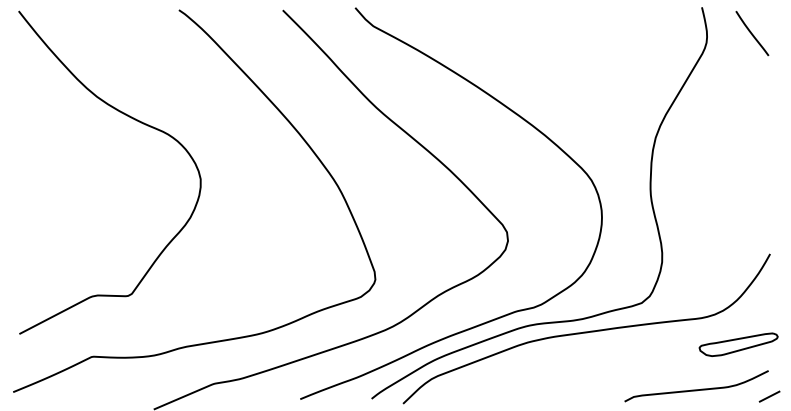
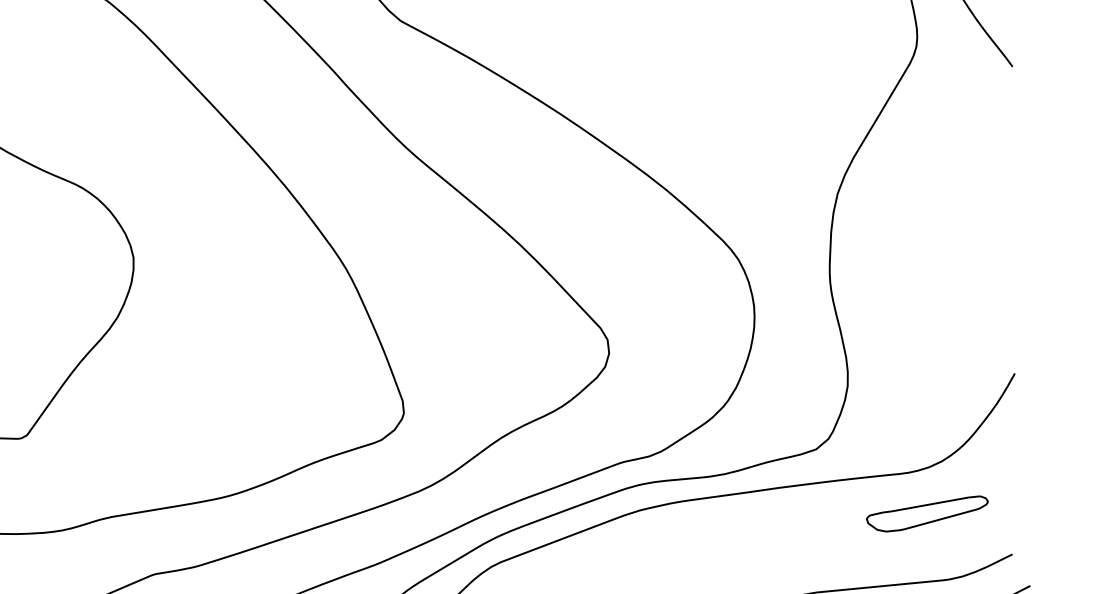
part: (738, 344) -> (927, 513), moved

